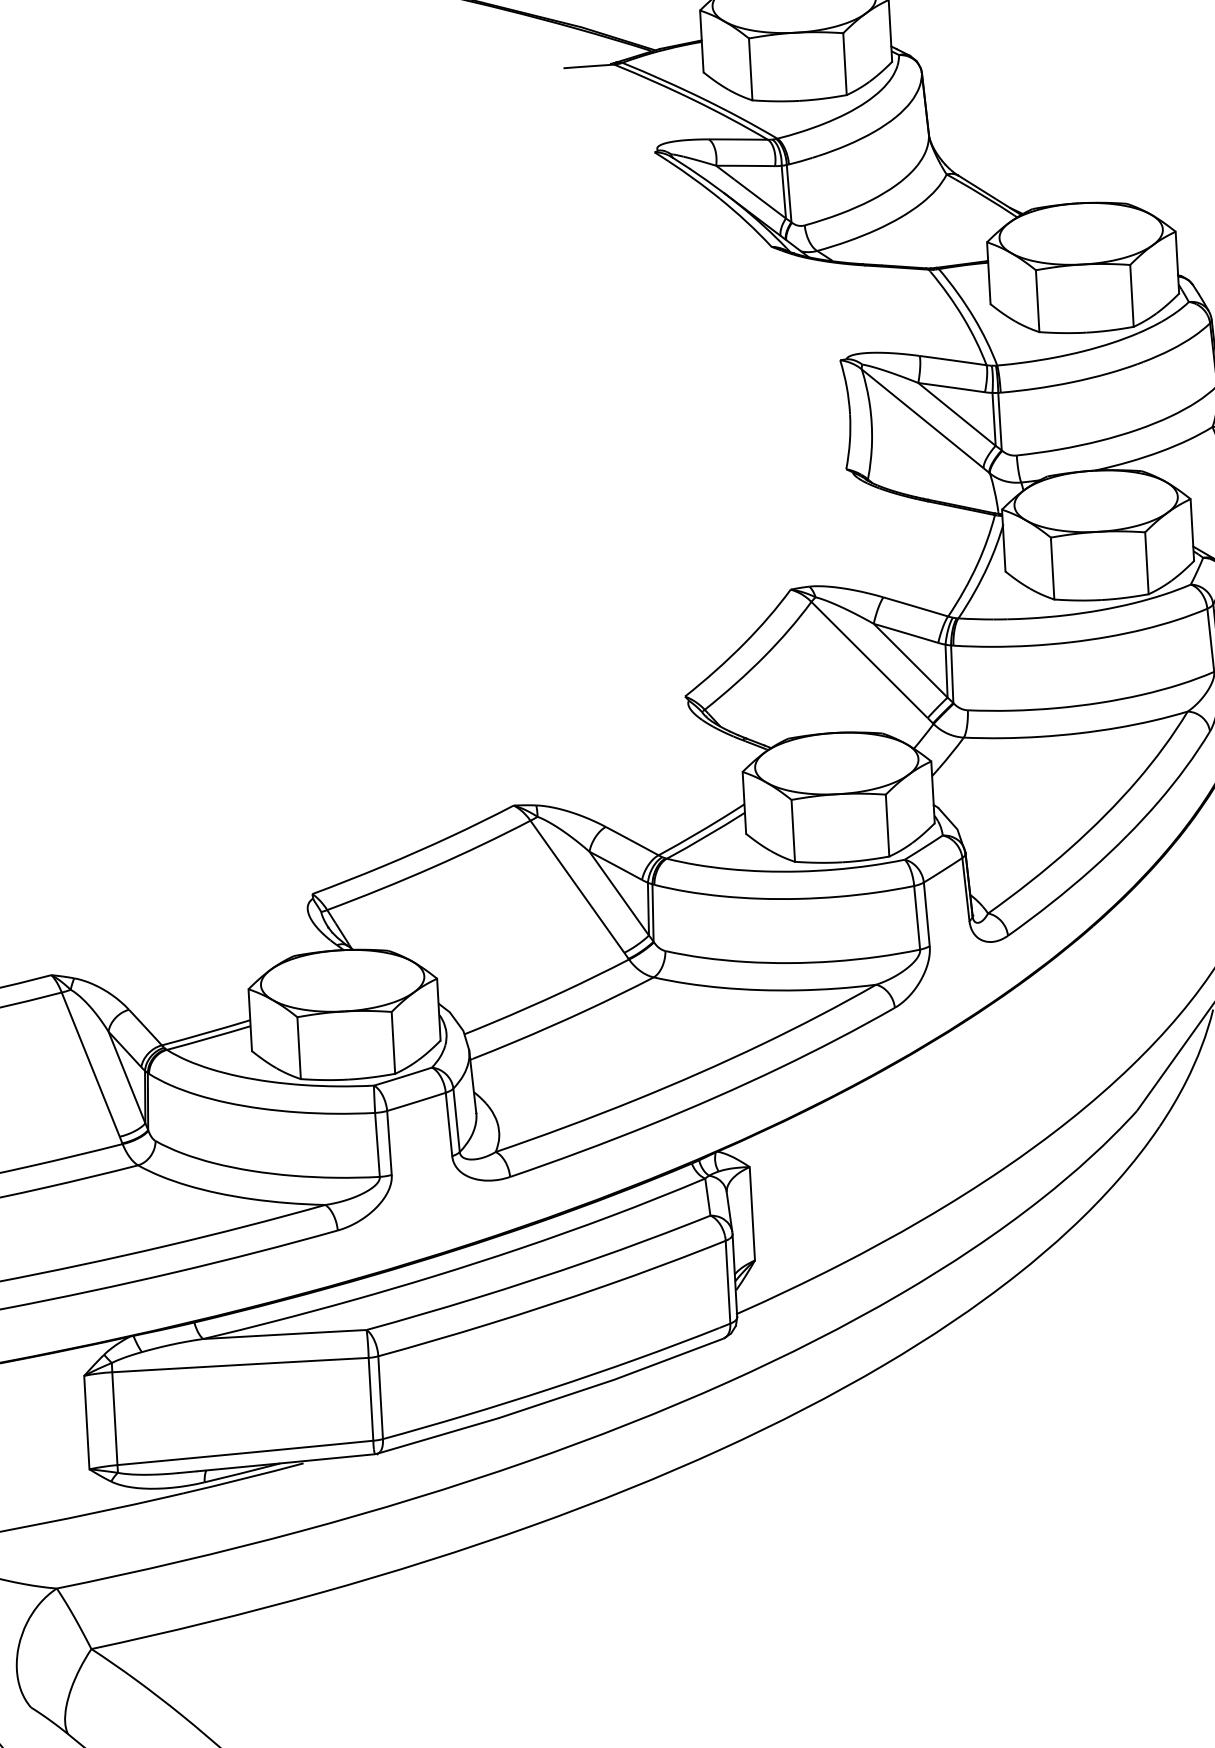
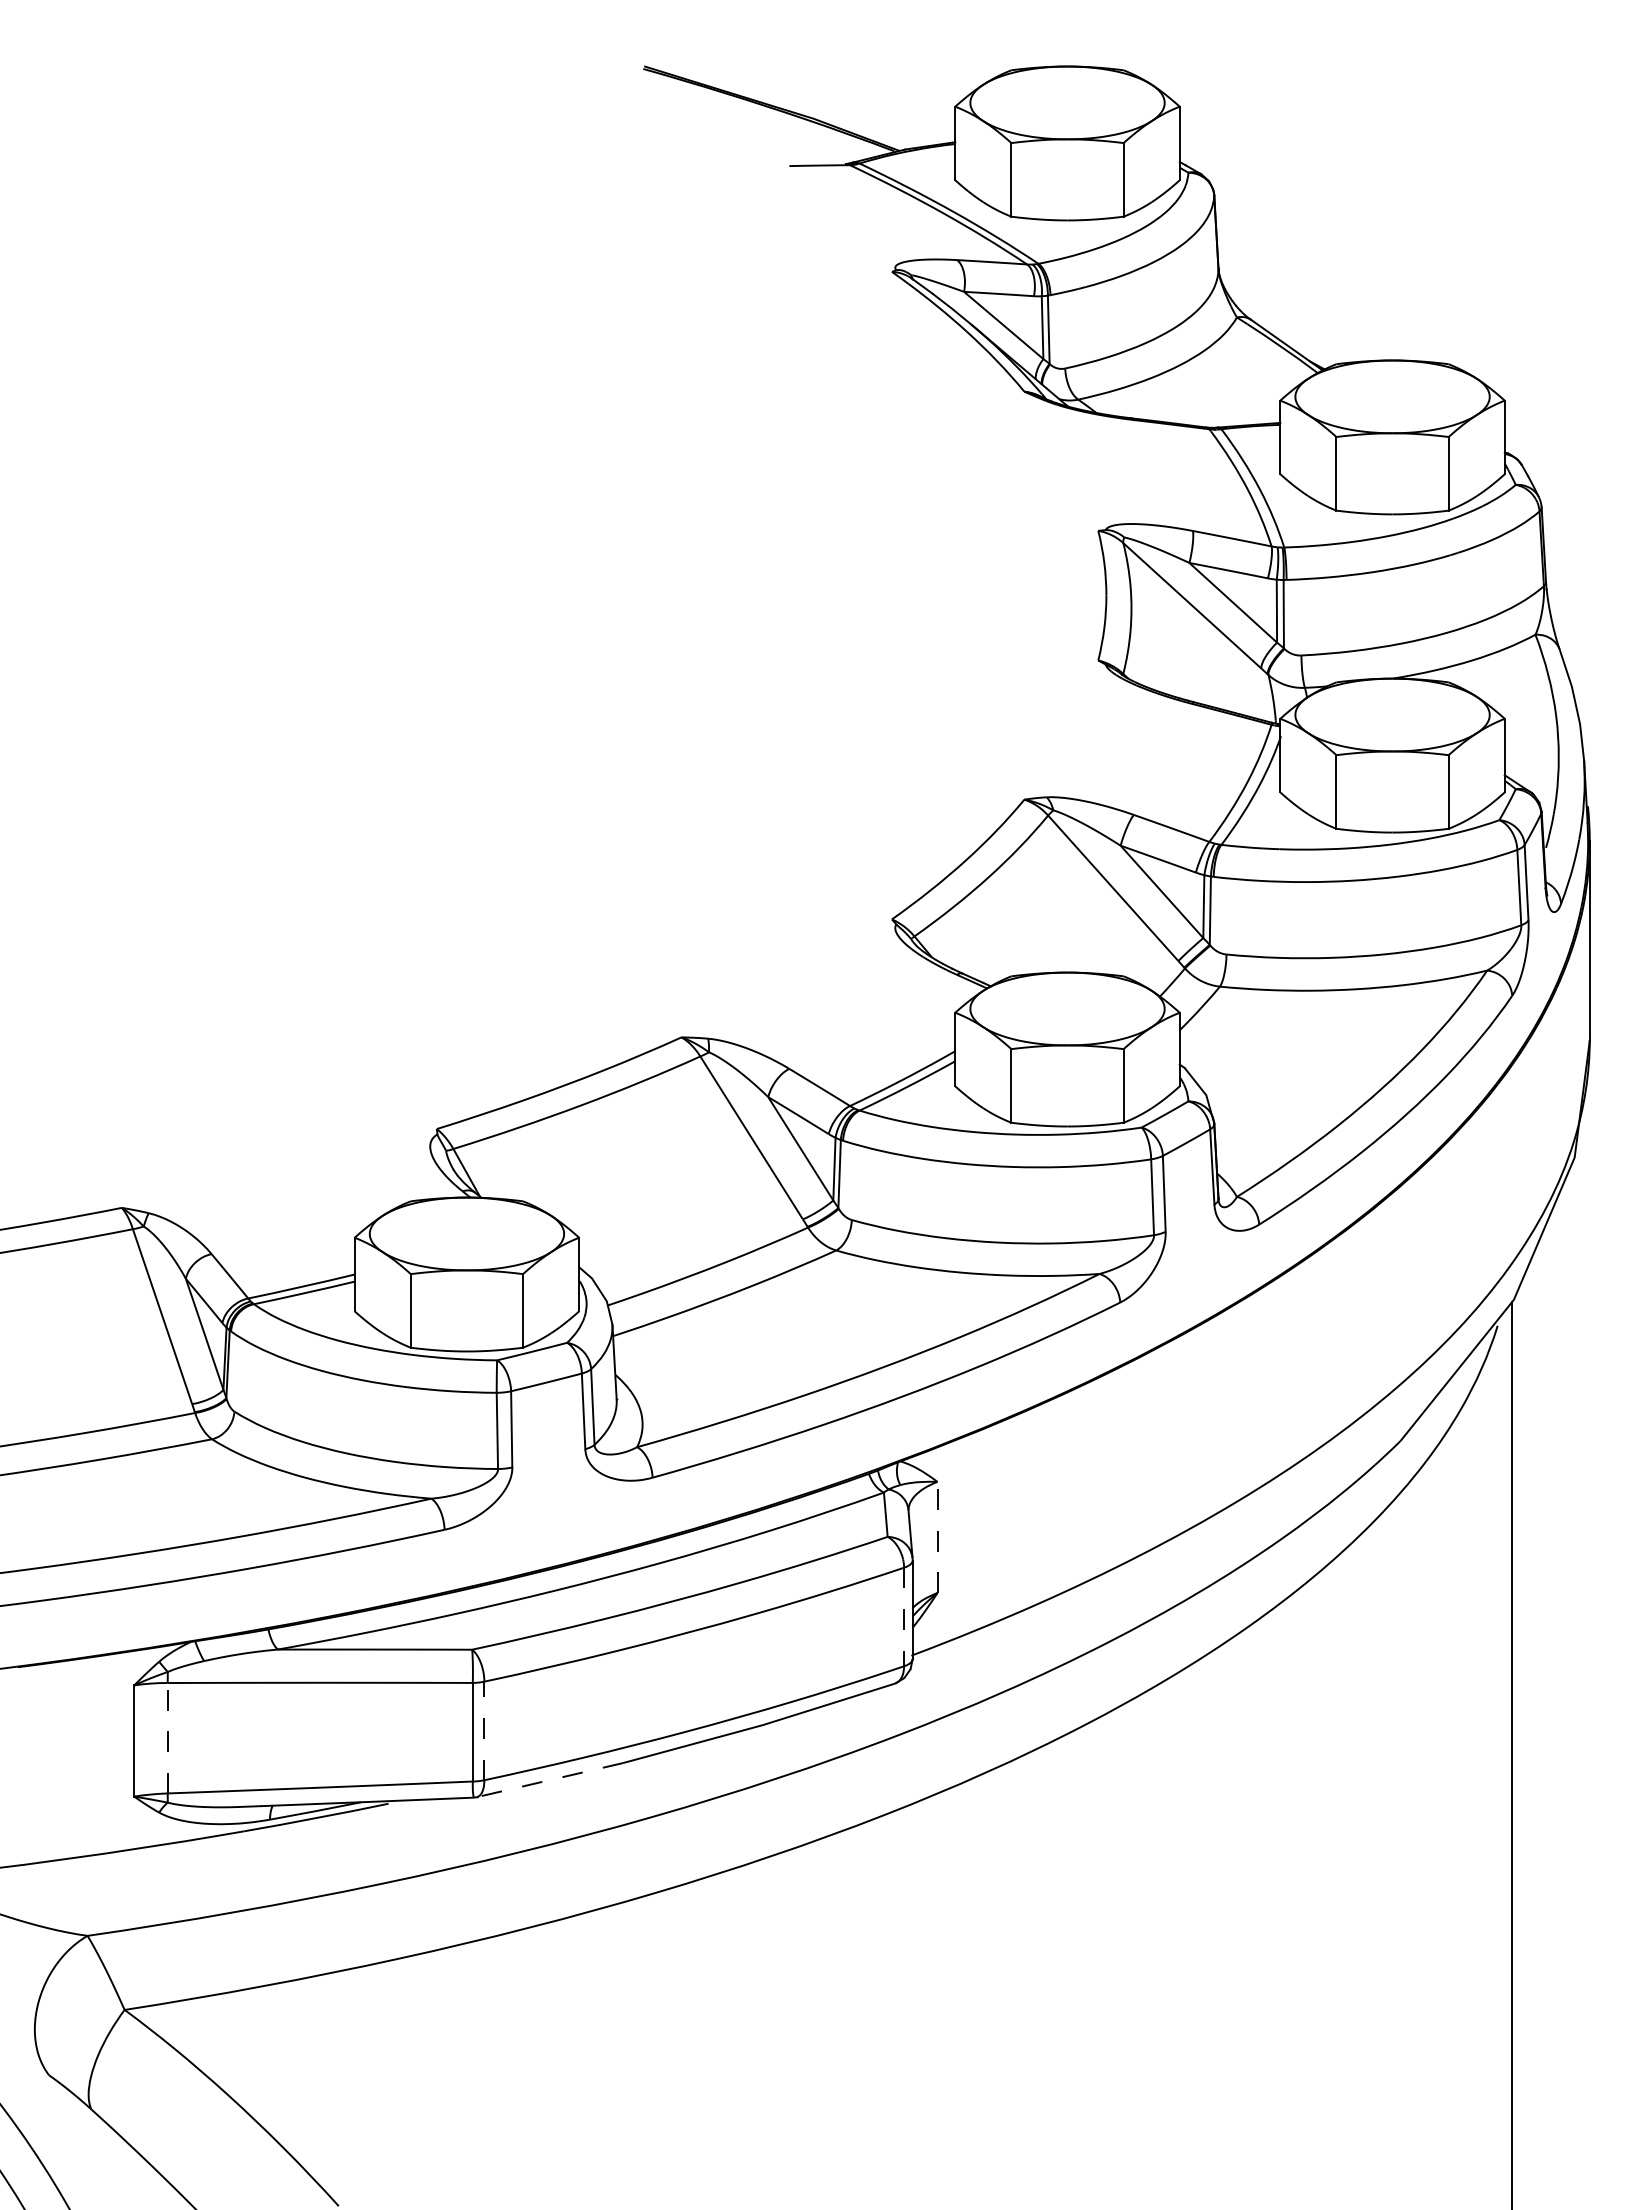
line: (752, 1213) -> (937, 1537), solid -> dashed
line: (728, 1282) -> (904, 1617), solid -> dashed
line: (380, 1397) -> (484, 1730), solid -> dashed
line: (114, 1418) -> (167, 1737), solid -> dashed
line: (437, 1436) -> (549, 1780), solid -> dashed

